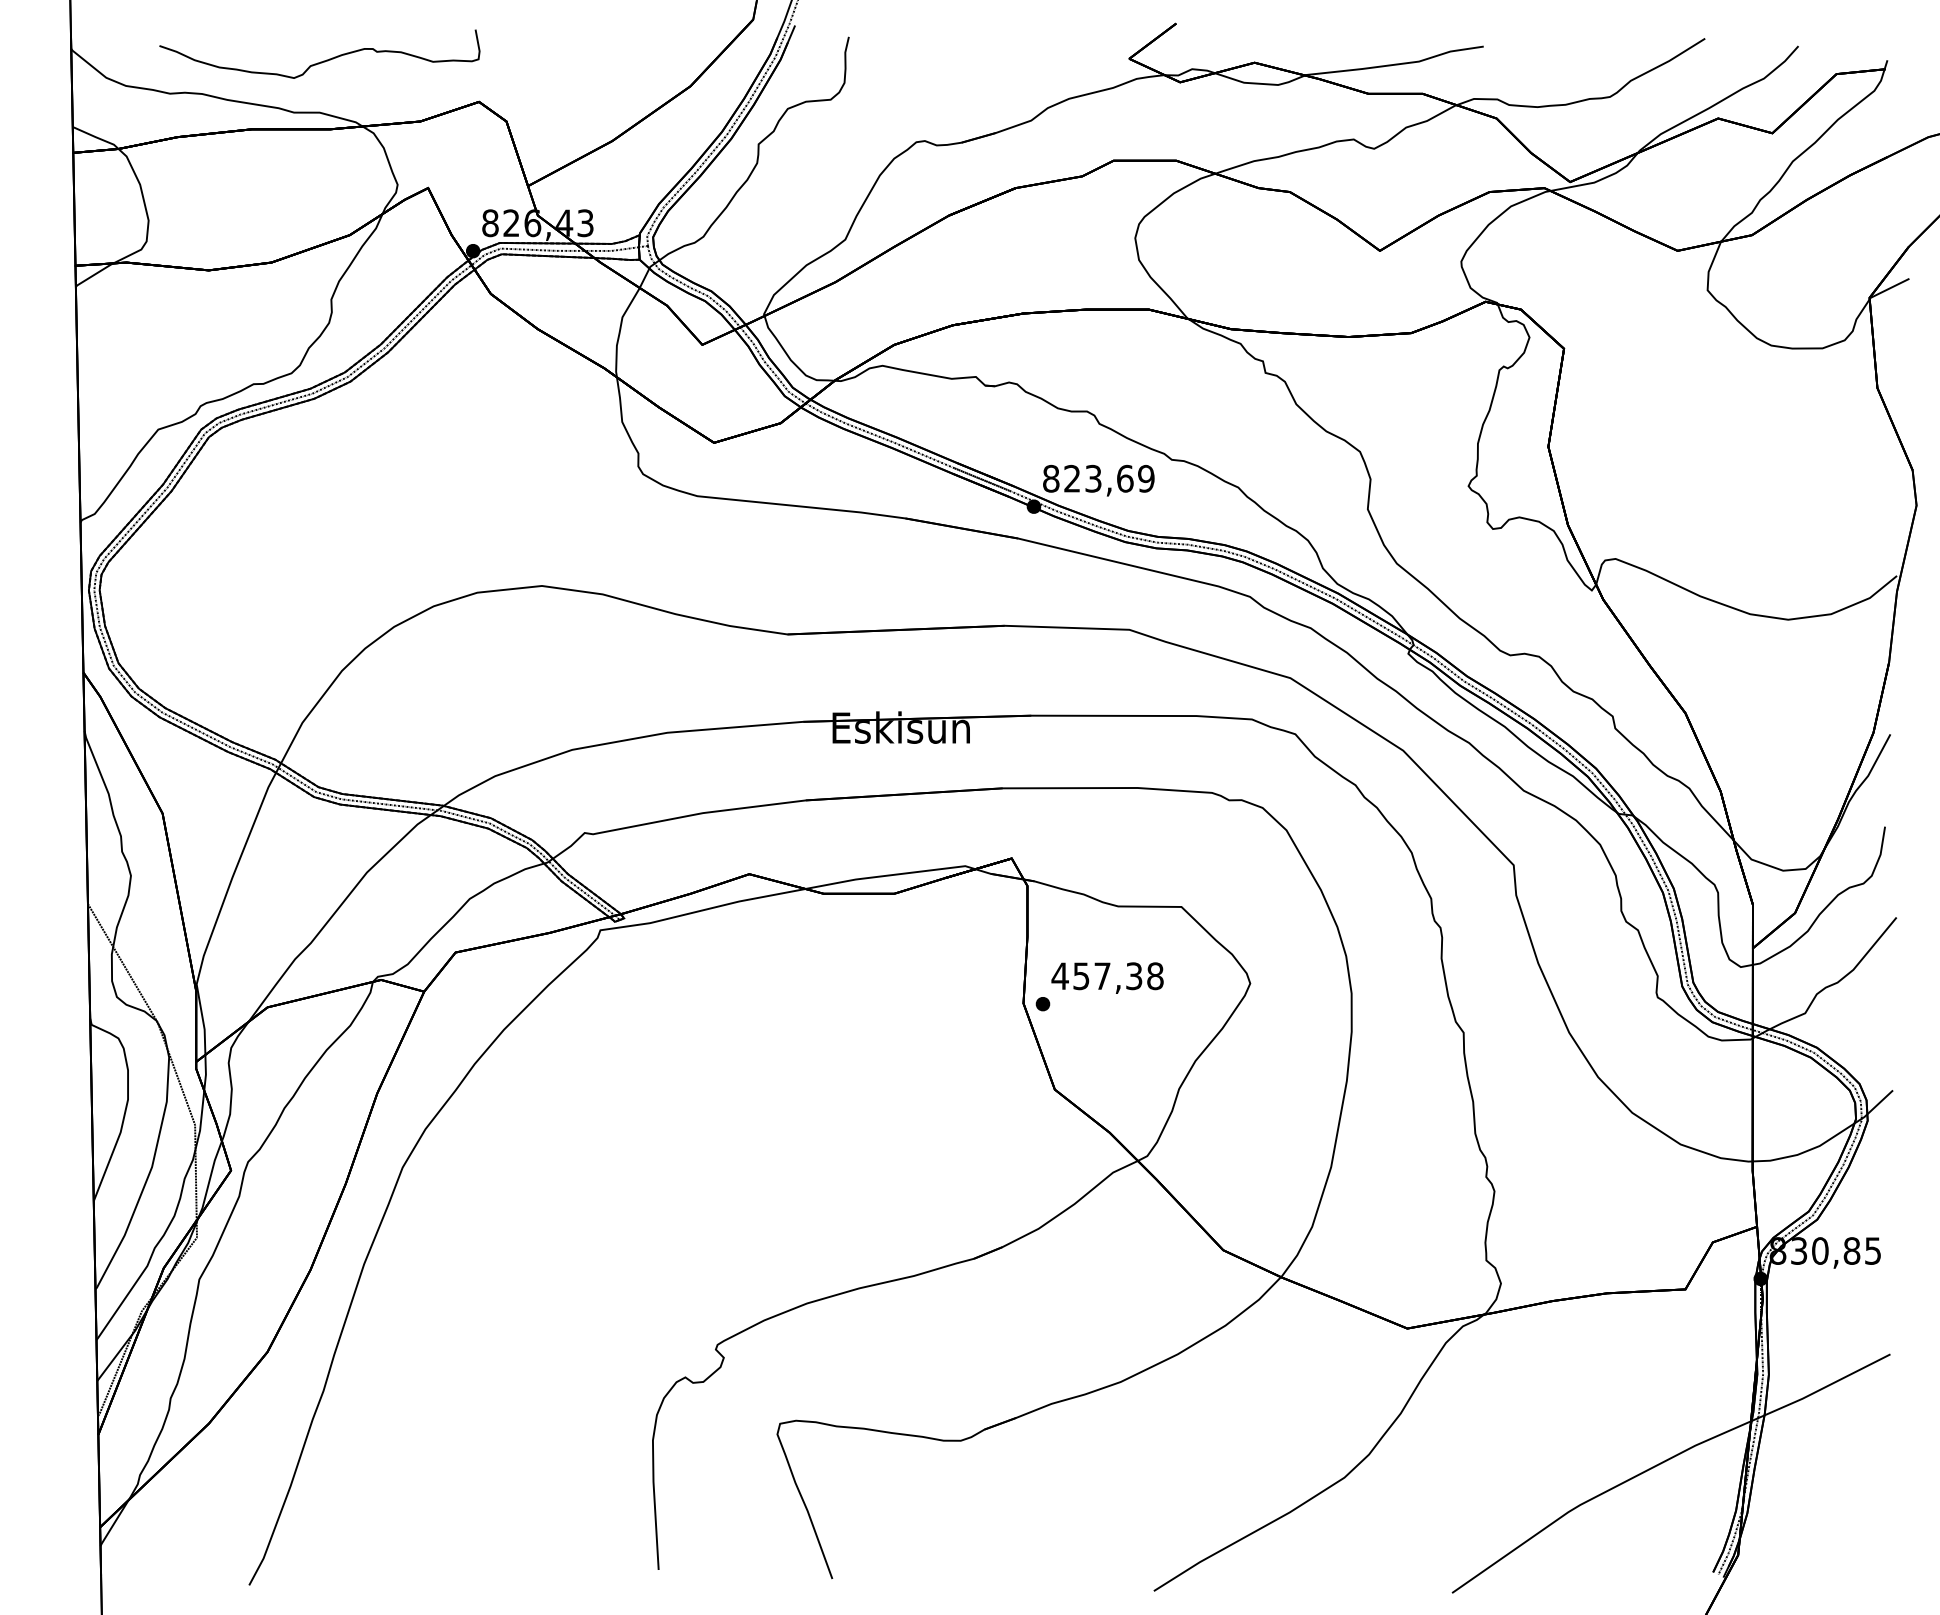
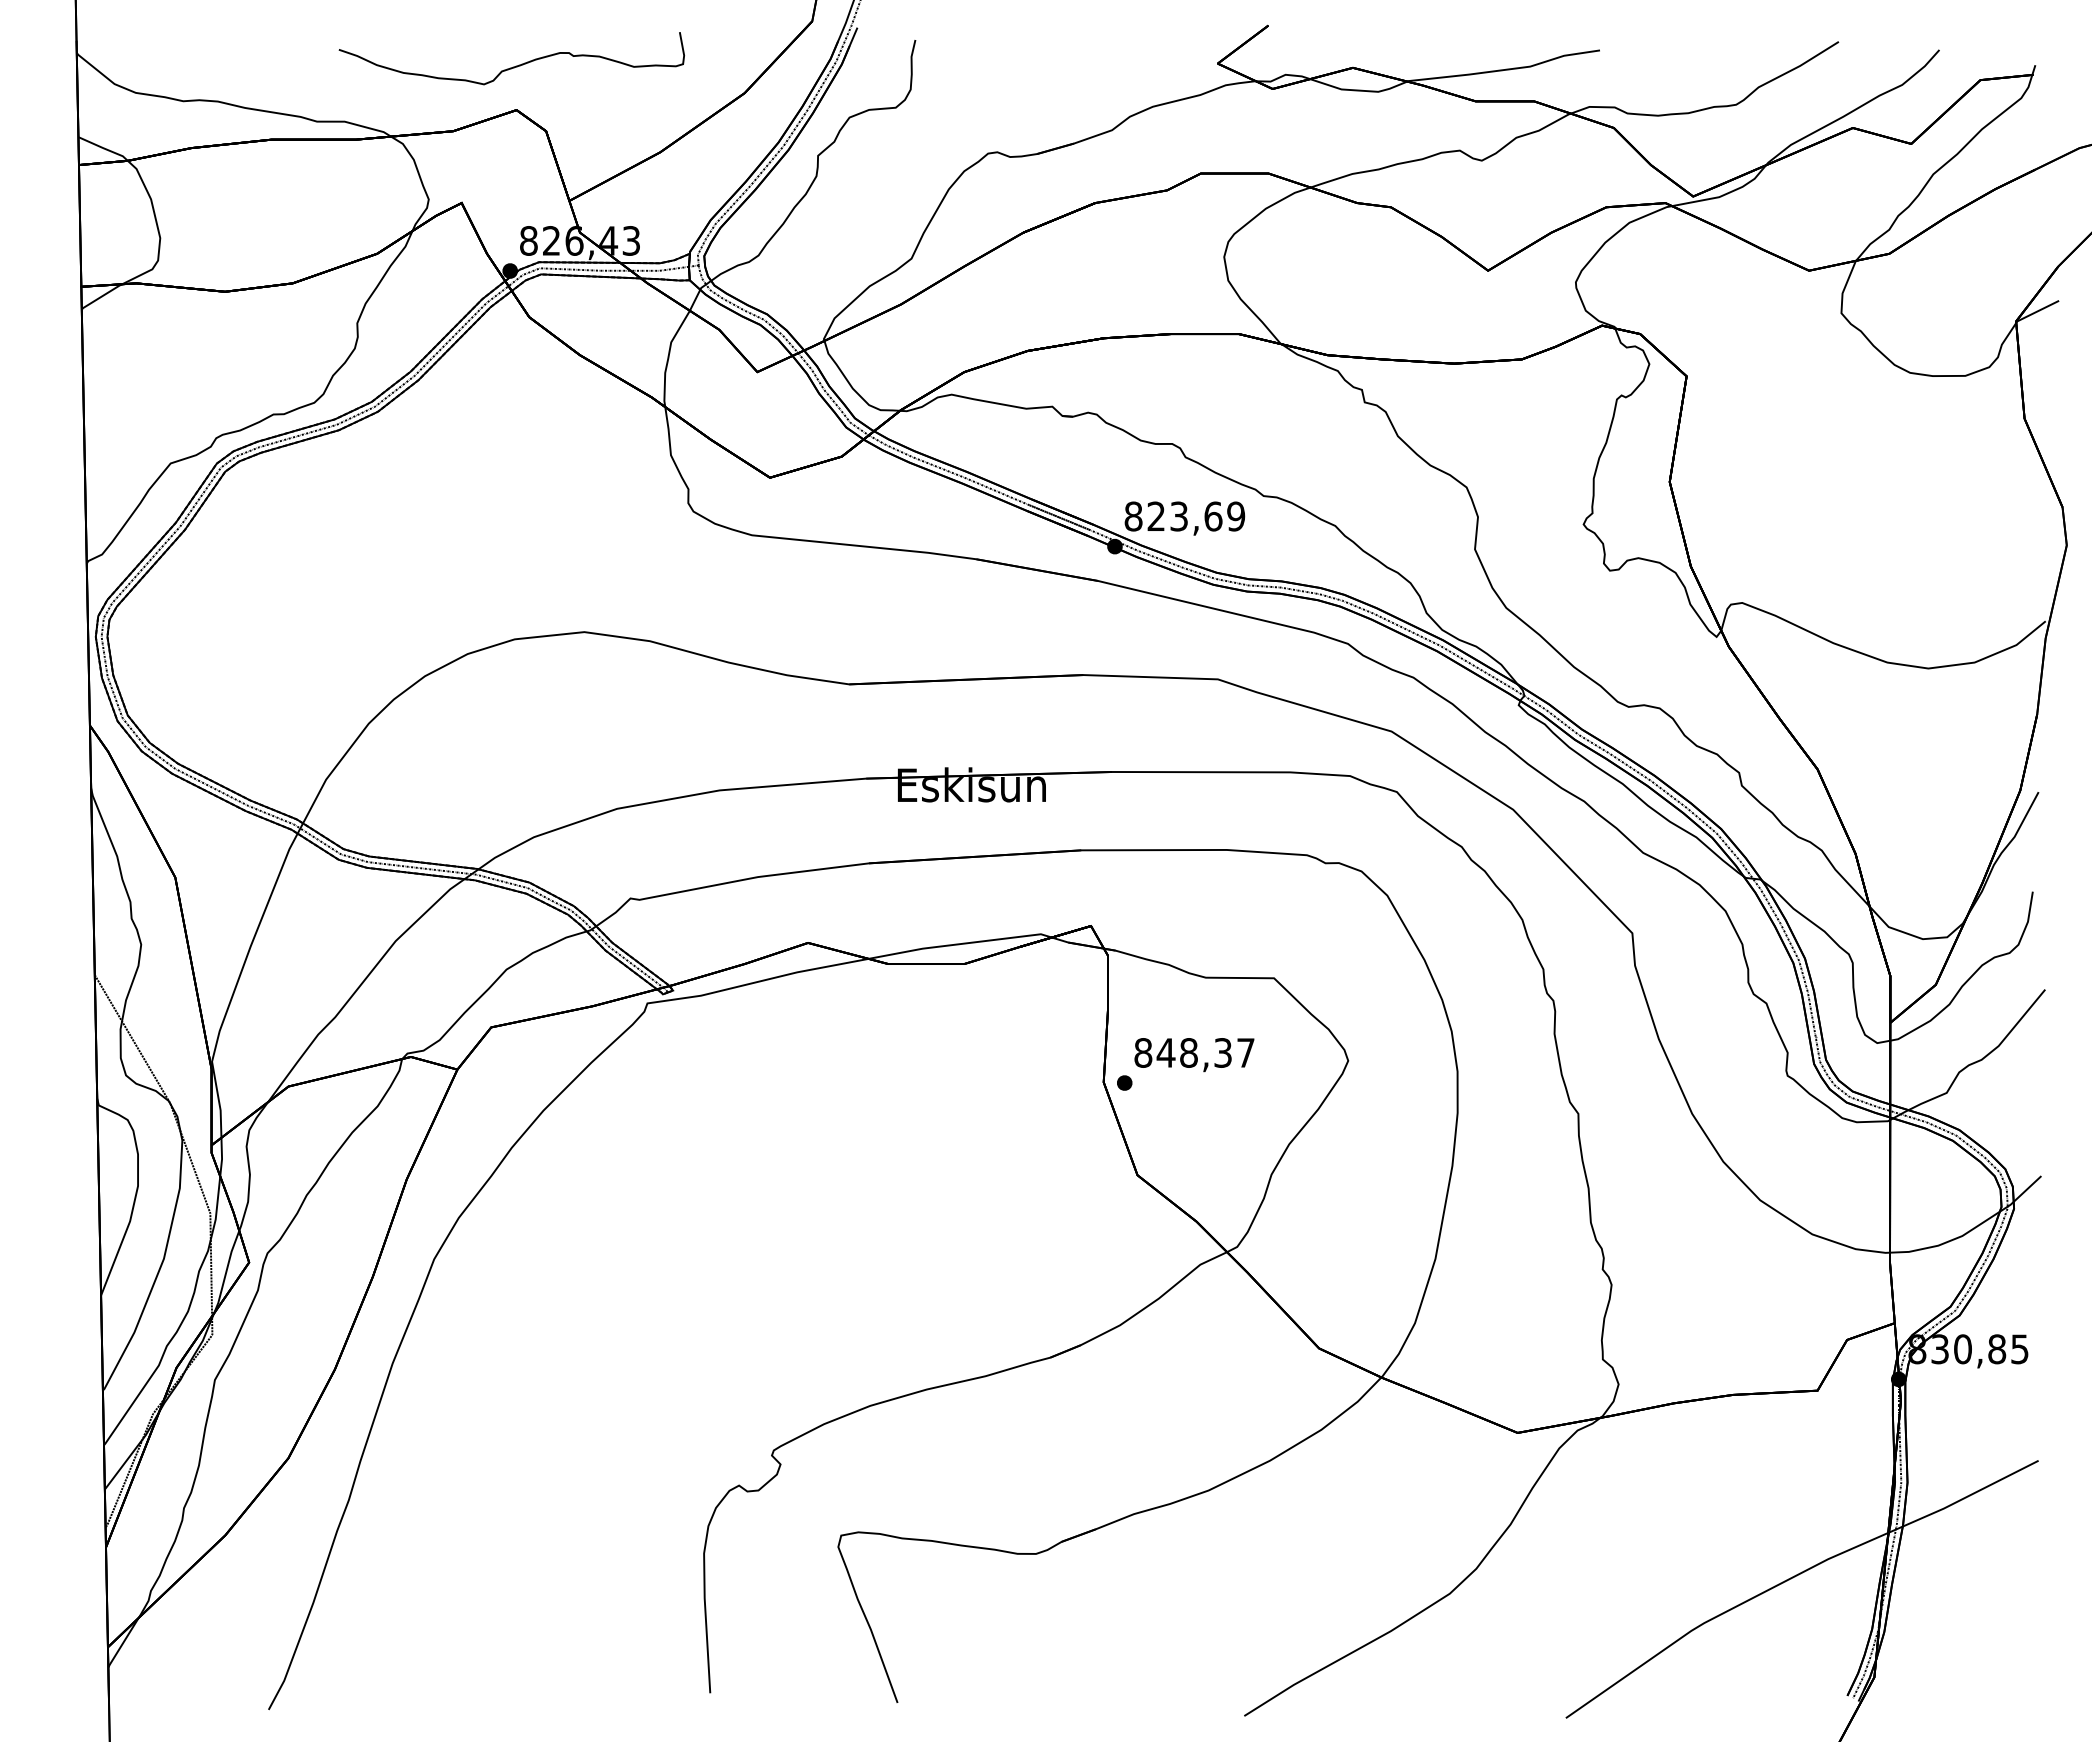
curve: (321, 61) -> (513, 66), moved
text: (1106, 975) -> (1193, 1052), 457,38 -> 848,37

